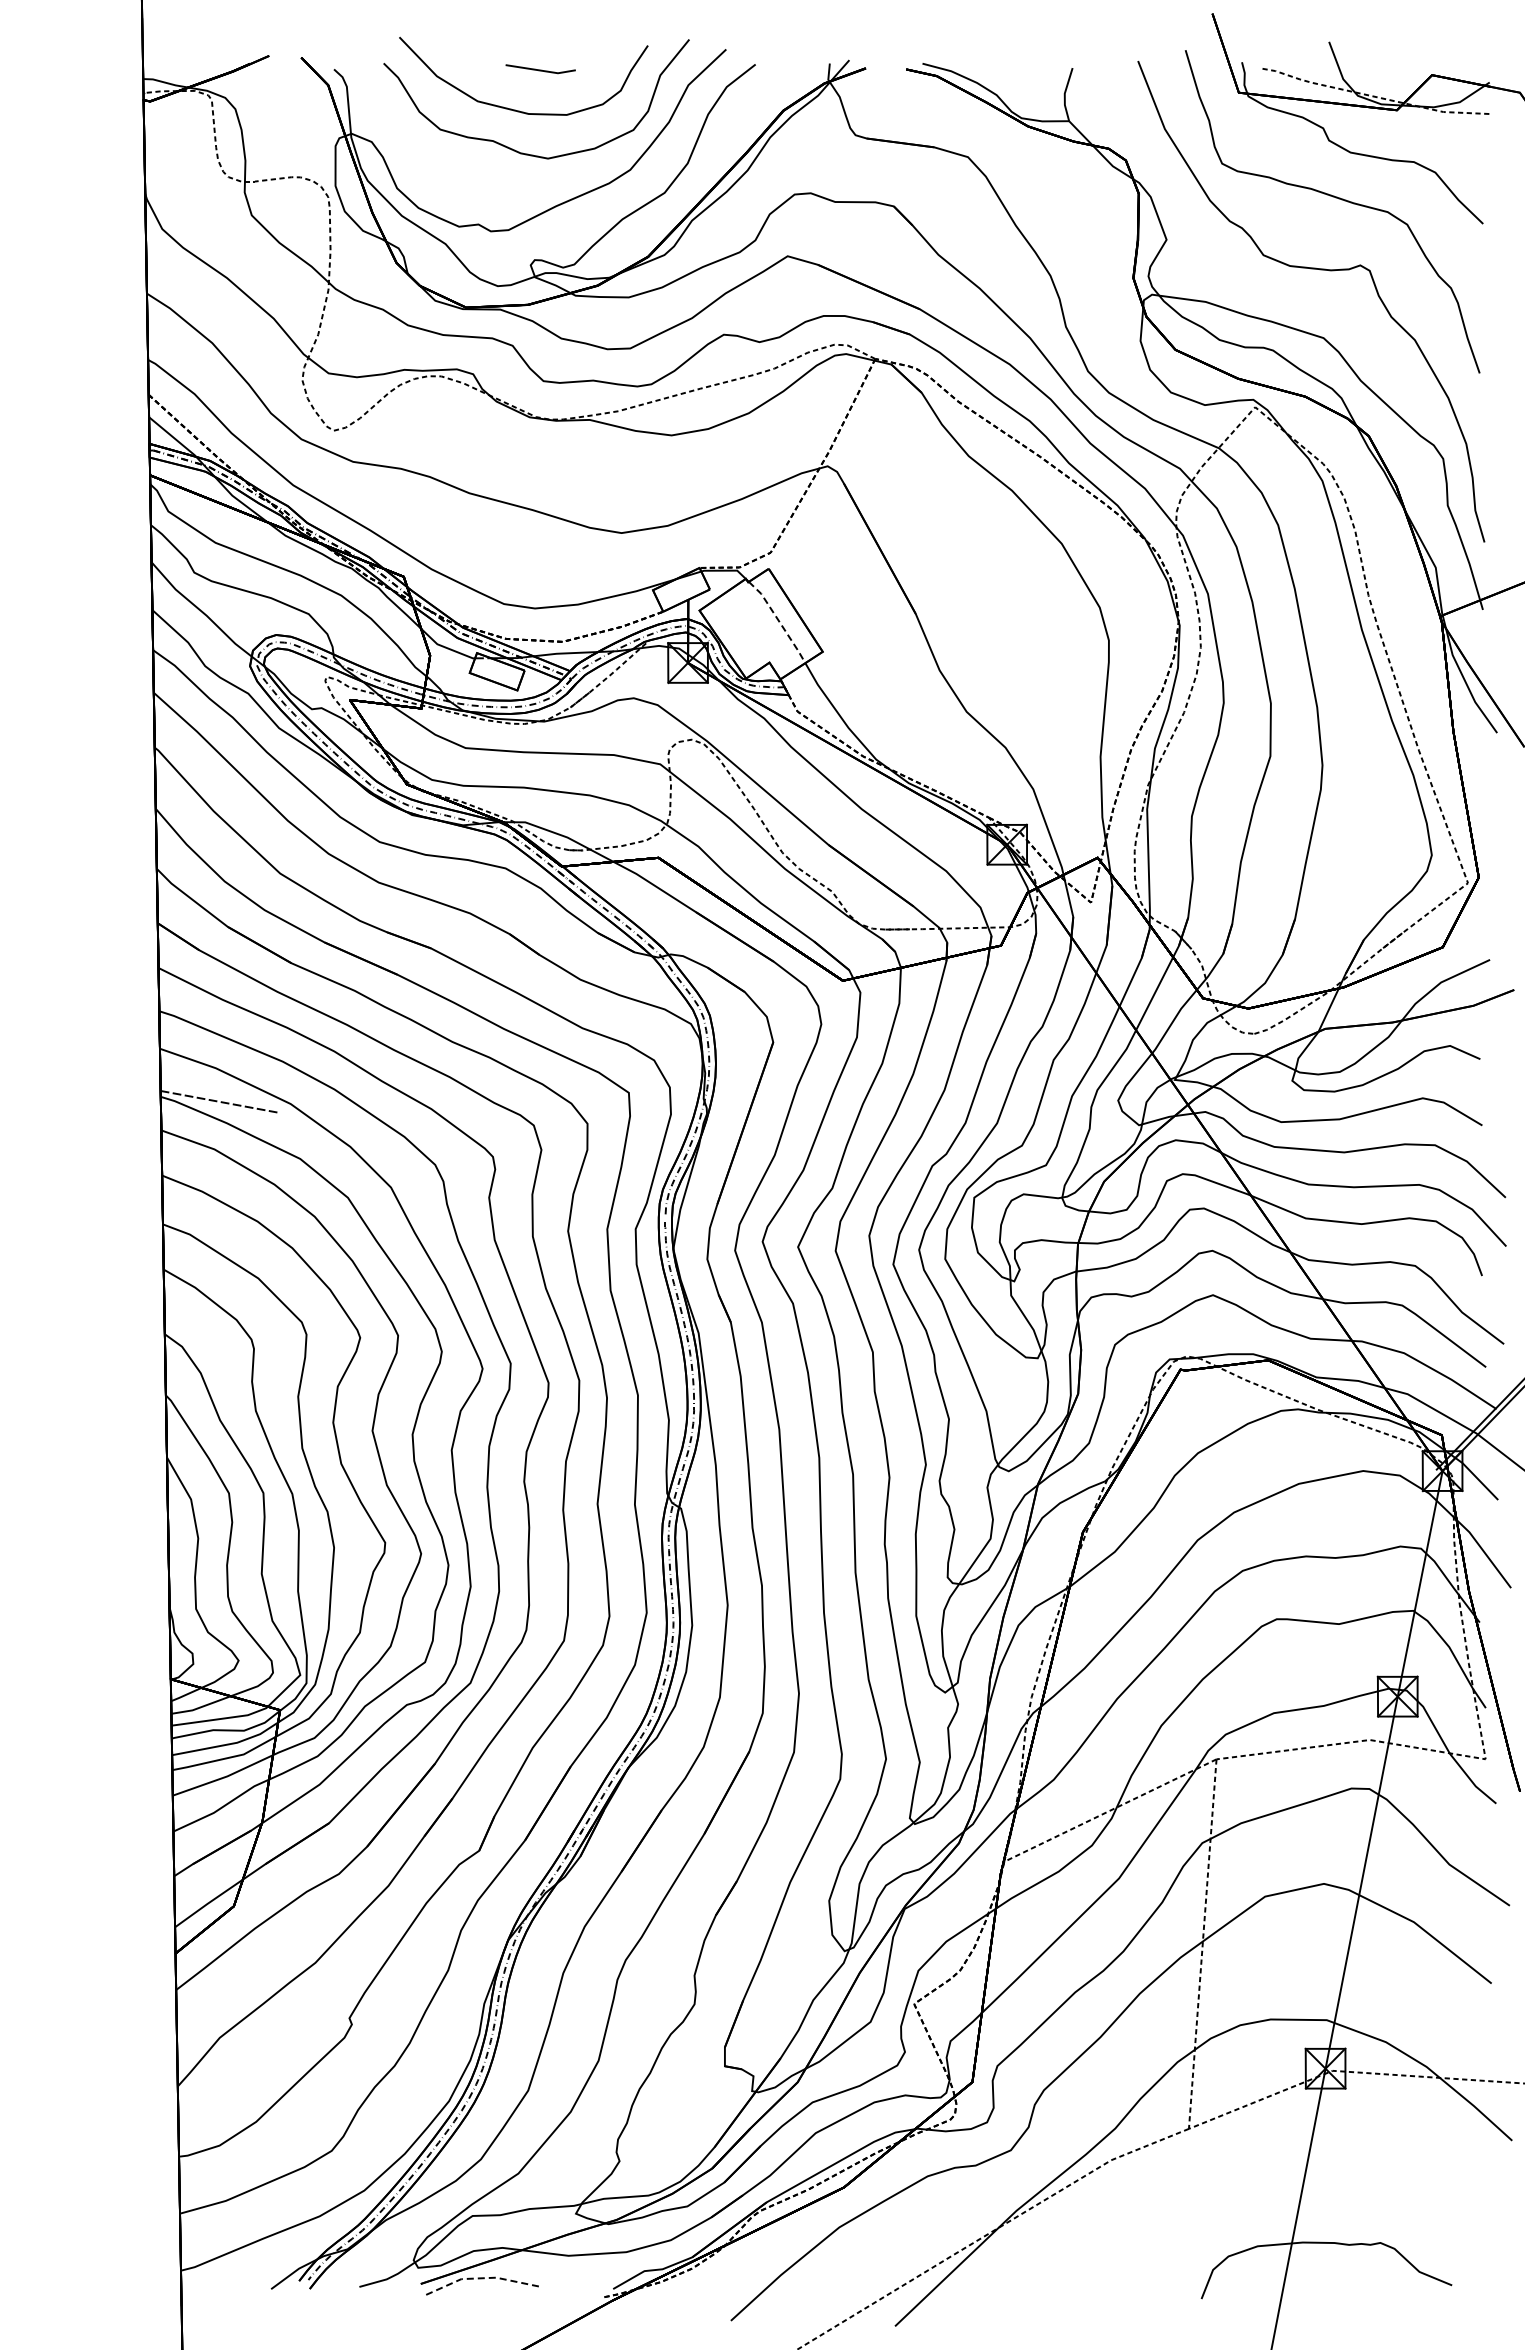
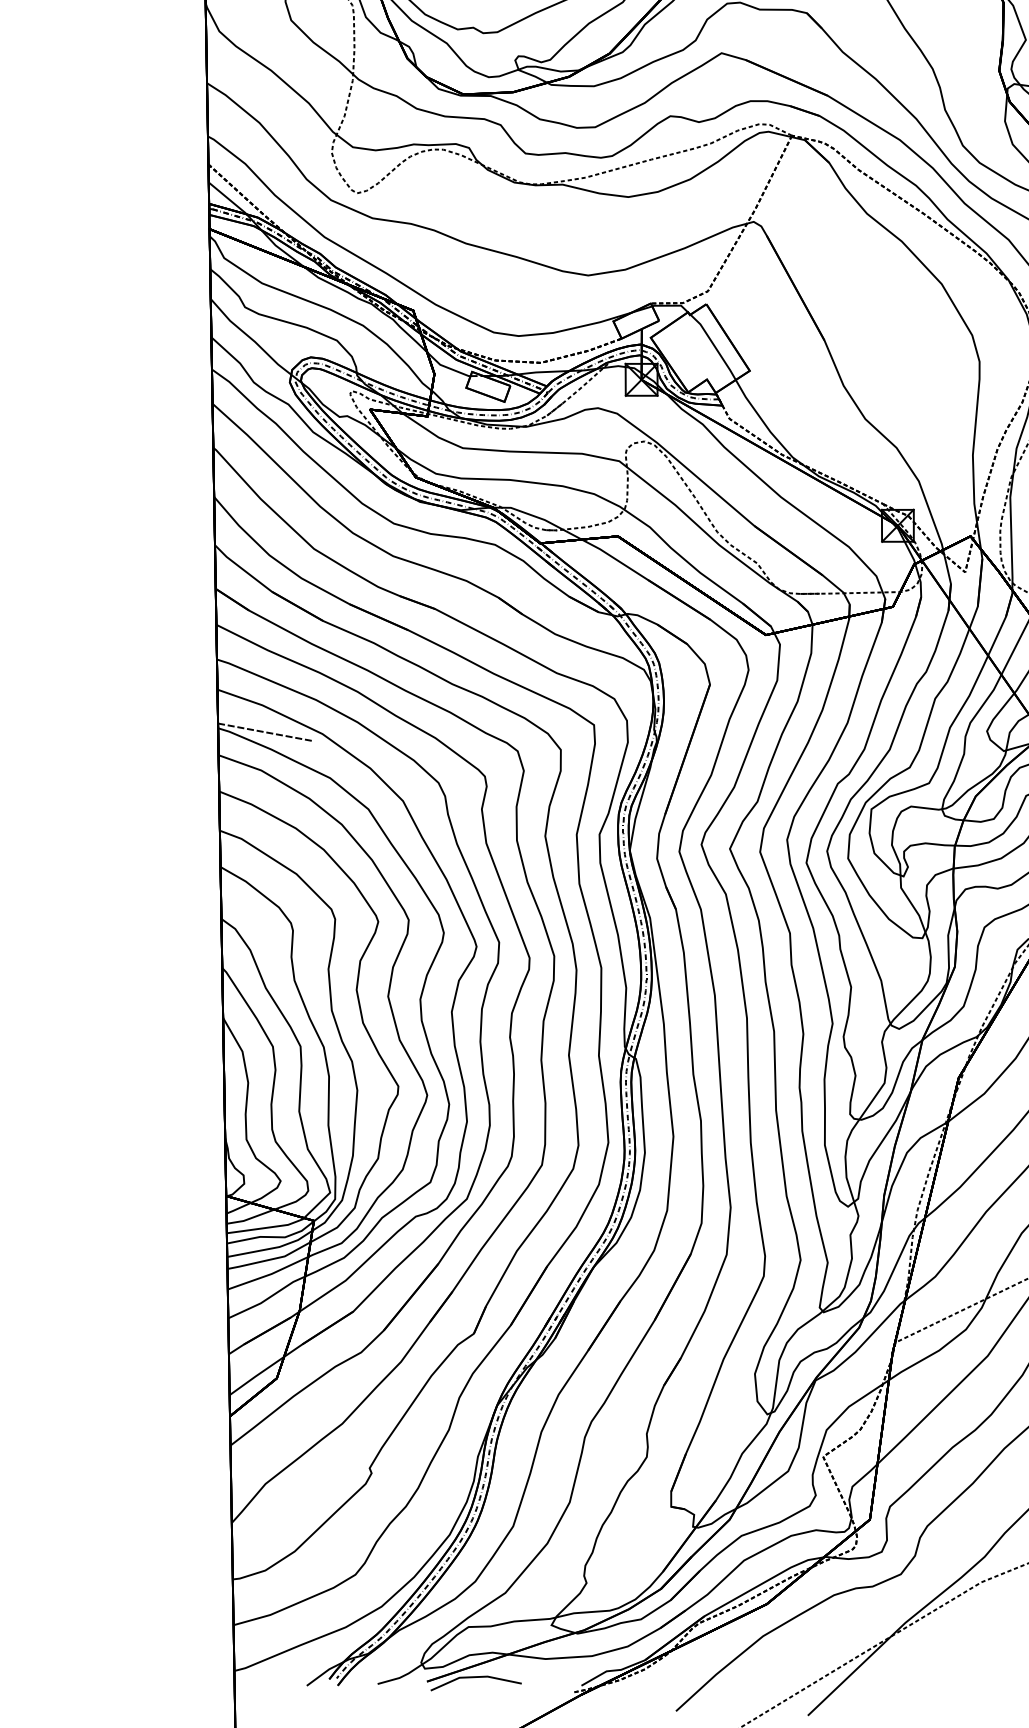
line: (779, 621) -> (715, 346), dashed -> solid
line: (480, 2278) -> (474, 1677), dashed -> solid

